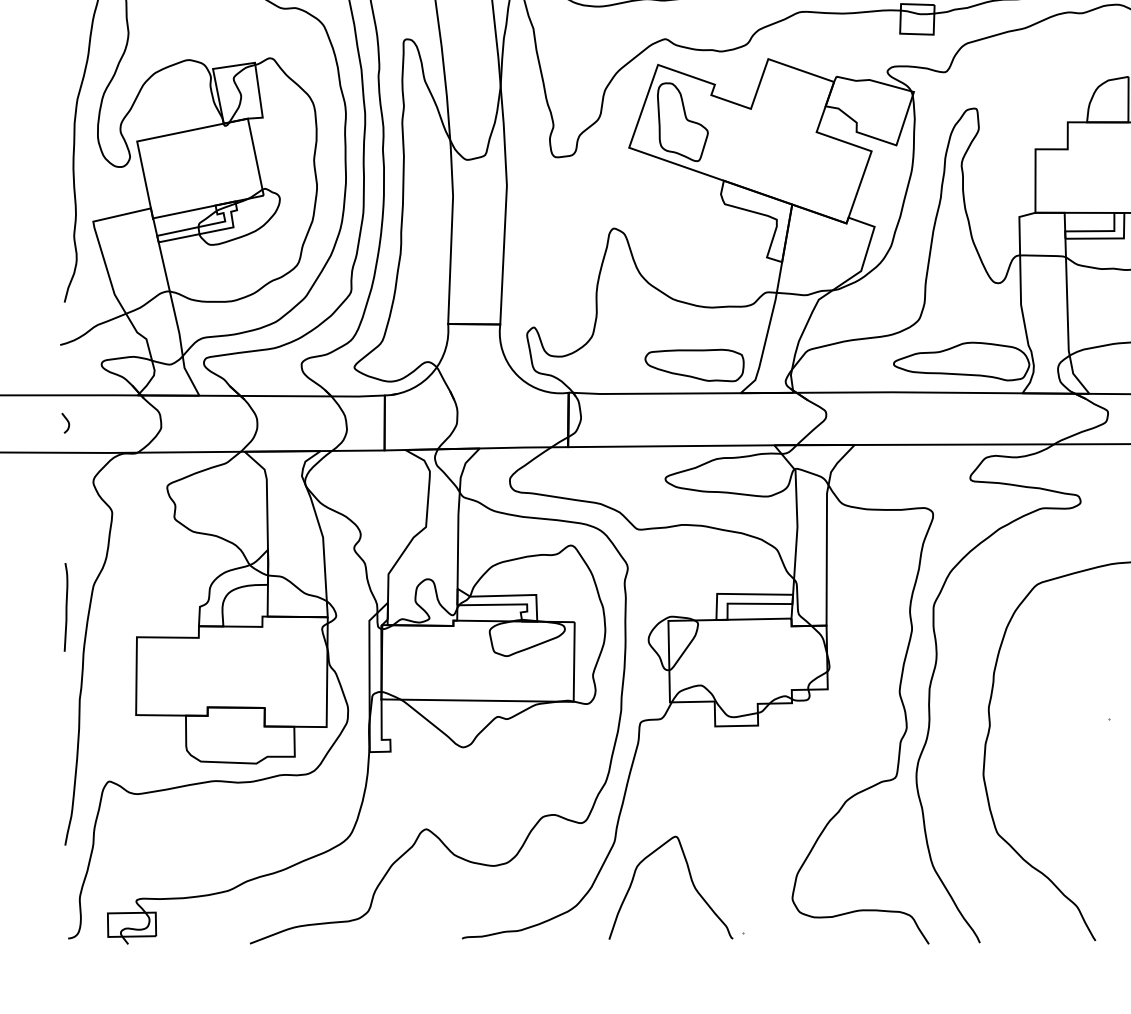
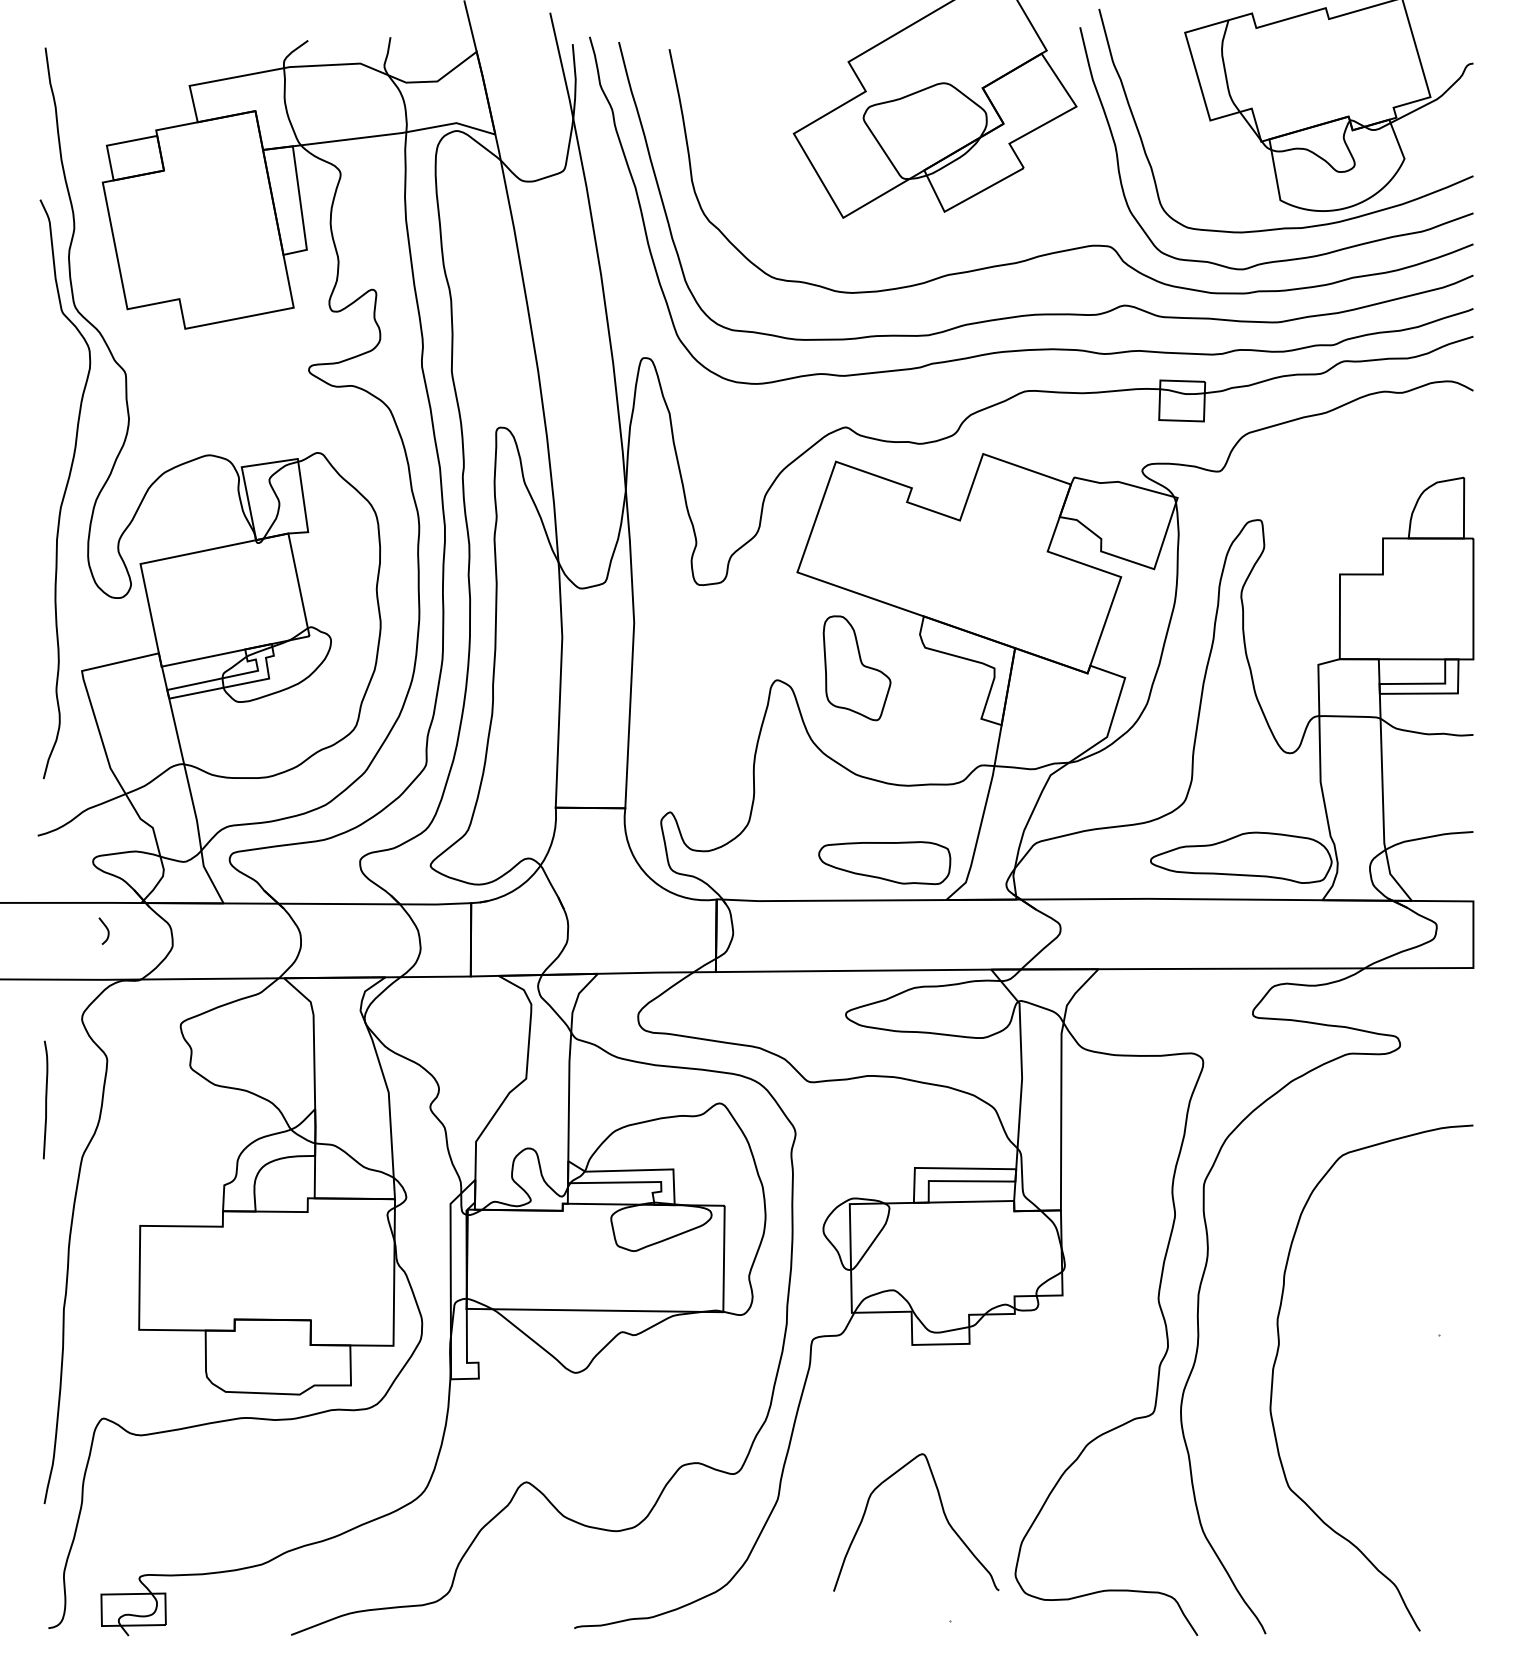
part: (682, 122) -> (856, 668), moved
curve: (67, 421) -> (106, 929), moved
curve: (65, 606) -> (45, 1099), moved
curve: (691, 881) -> (943, 1514), moved

